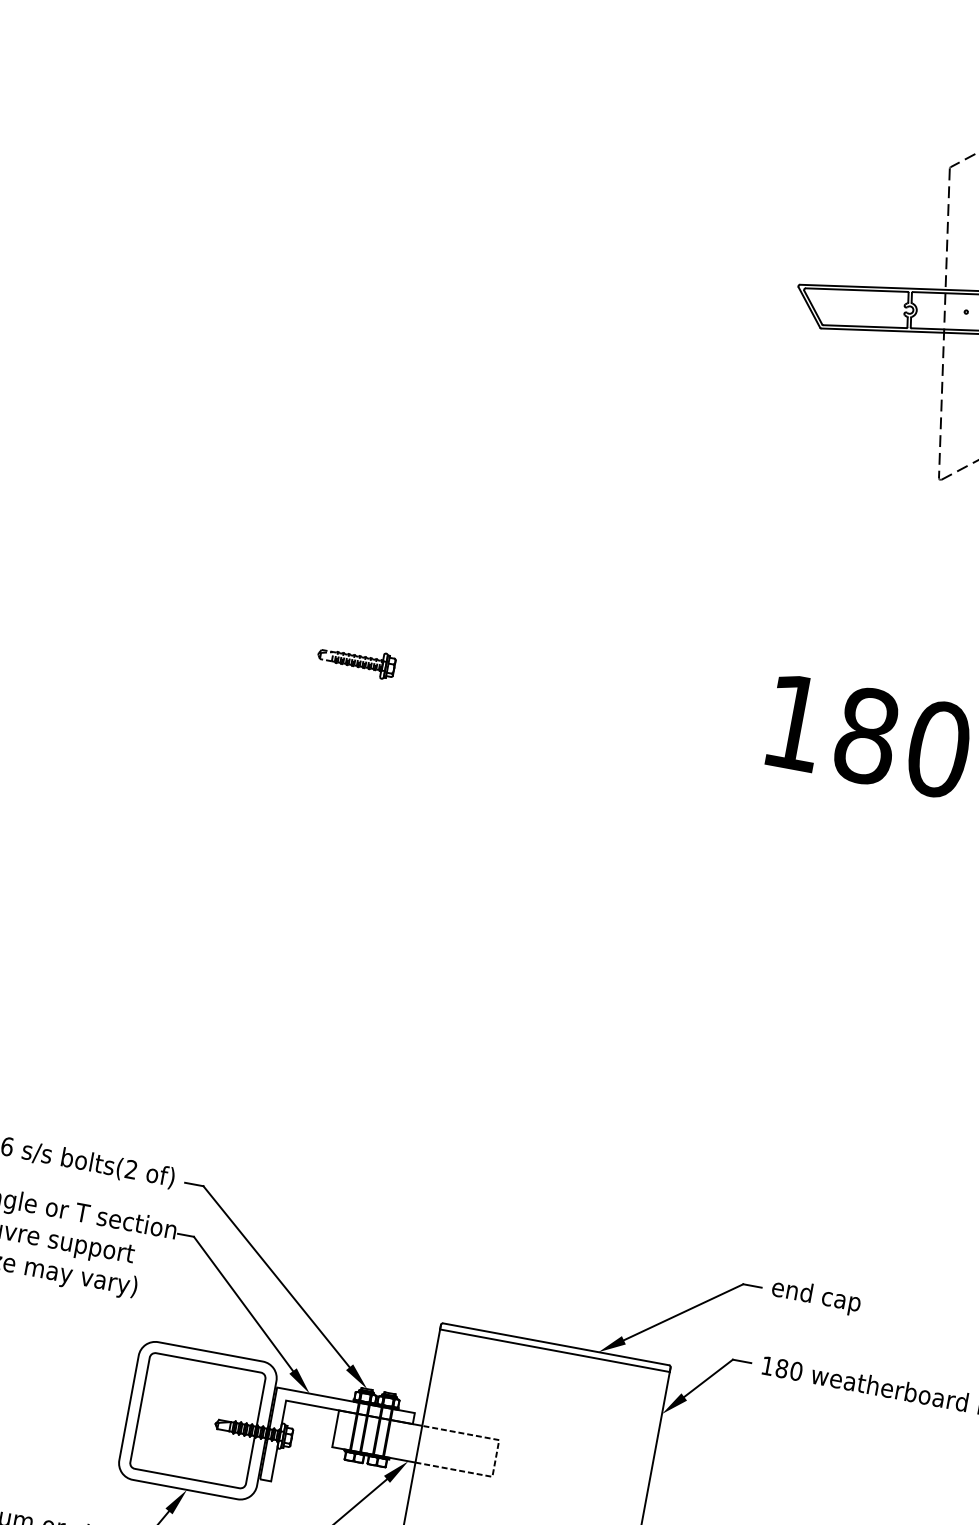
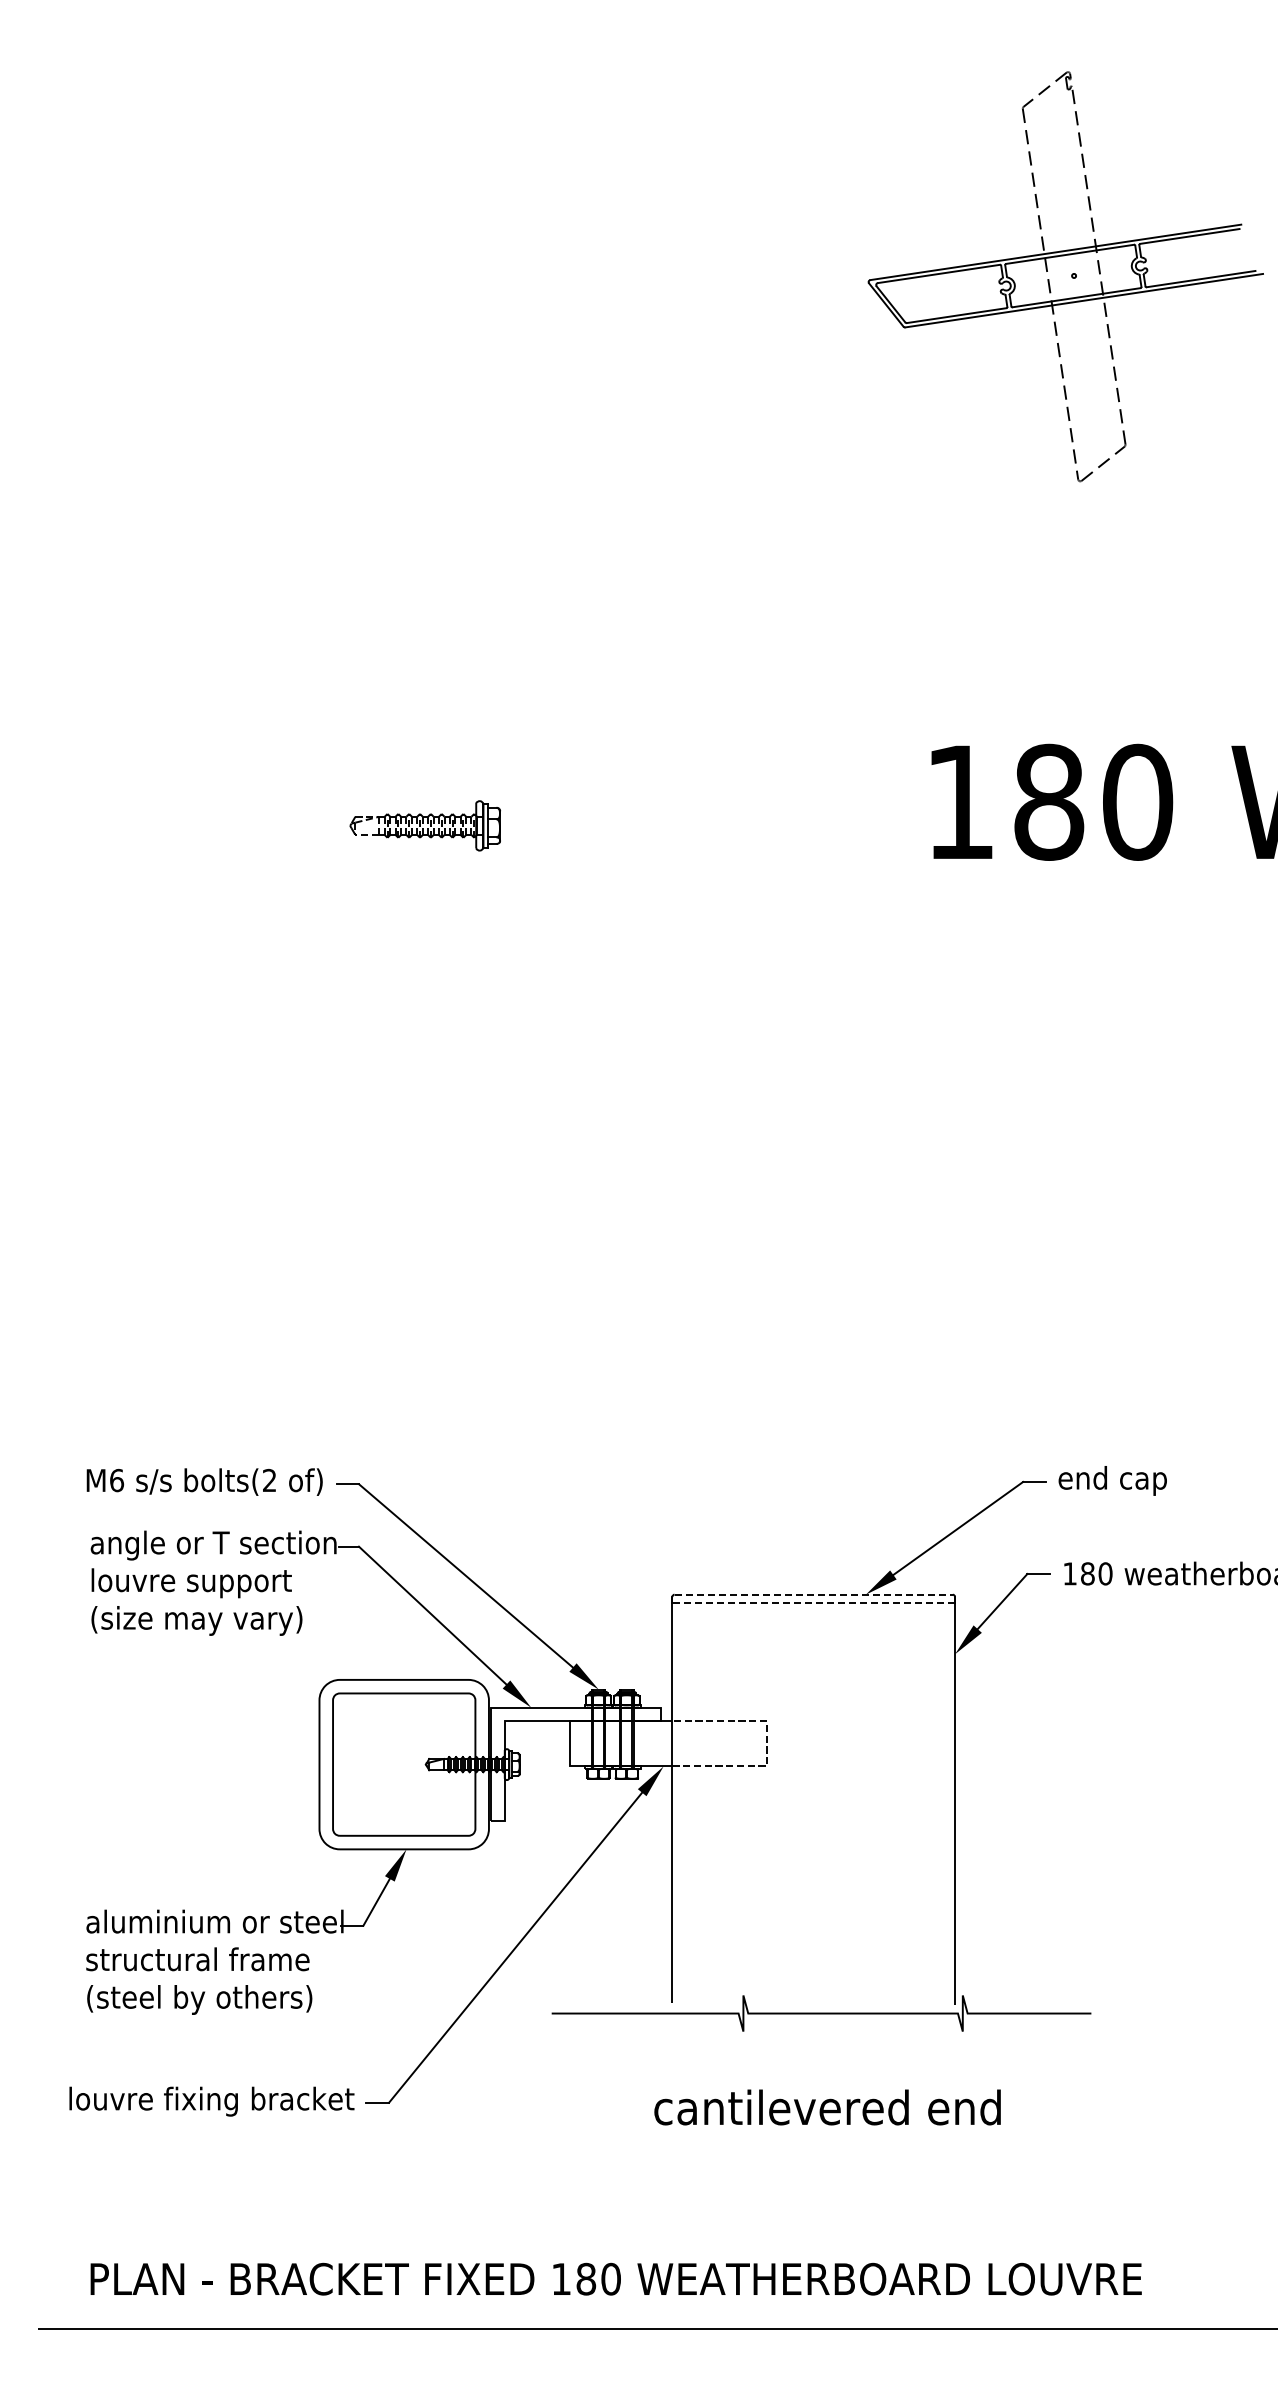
part: (355, 660) -> (424, 825), size x1.6
line: (556, 1344) -> (814, 1594), solid -> dashed
line: (554, 1350) -> (813, 1602), solid -> dashed

